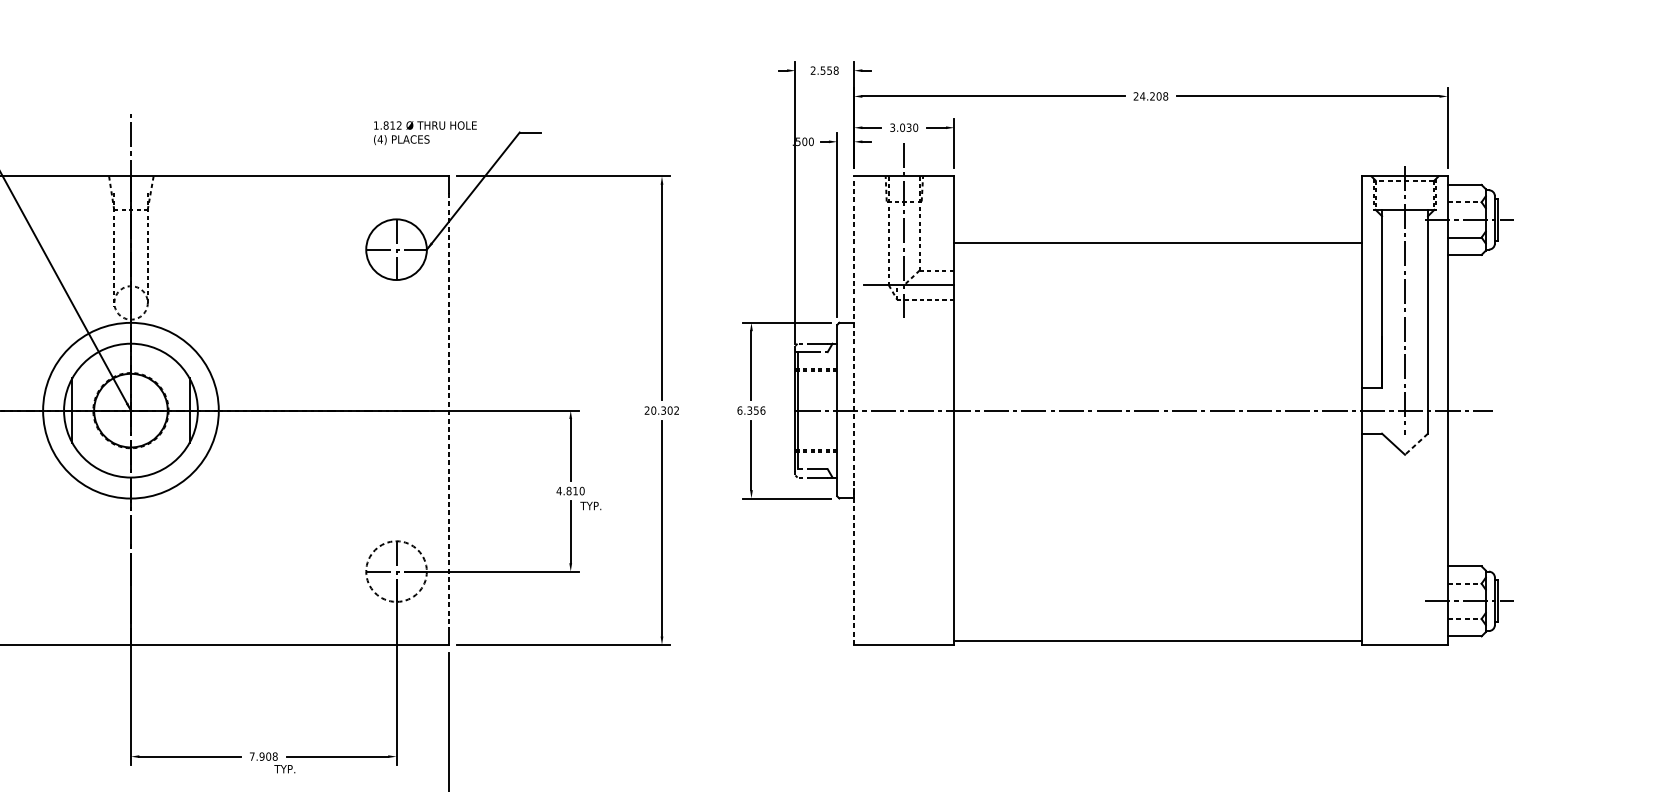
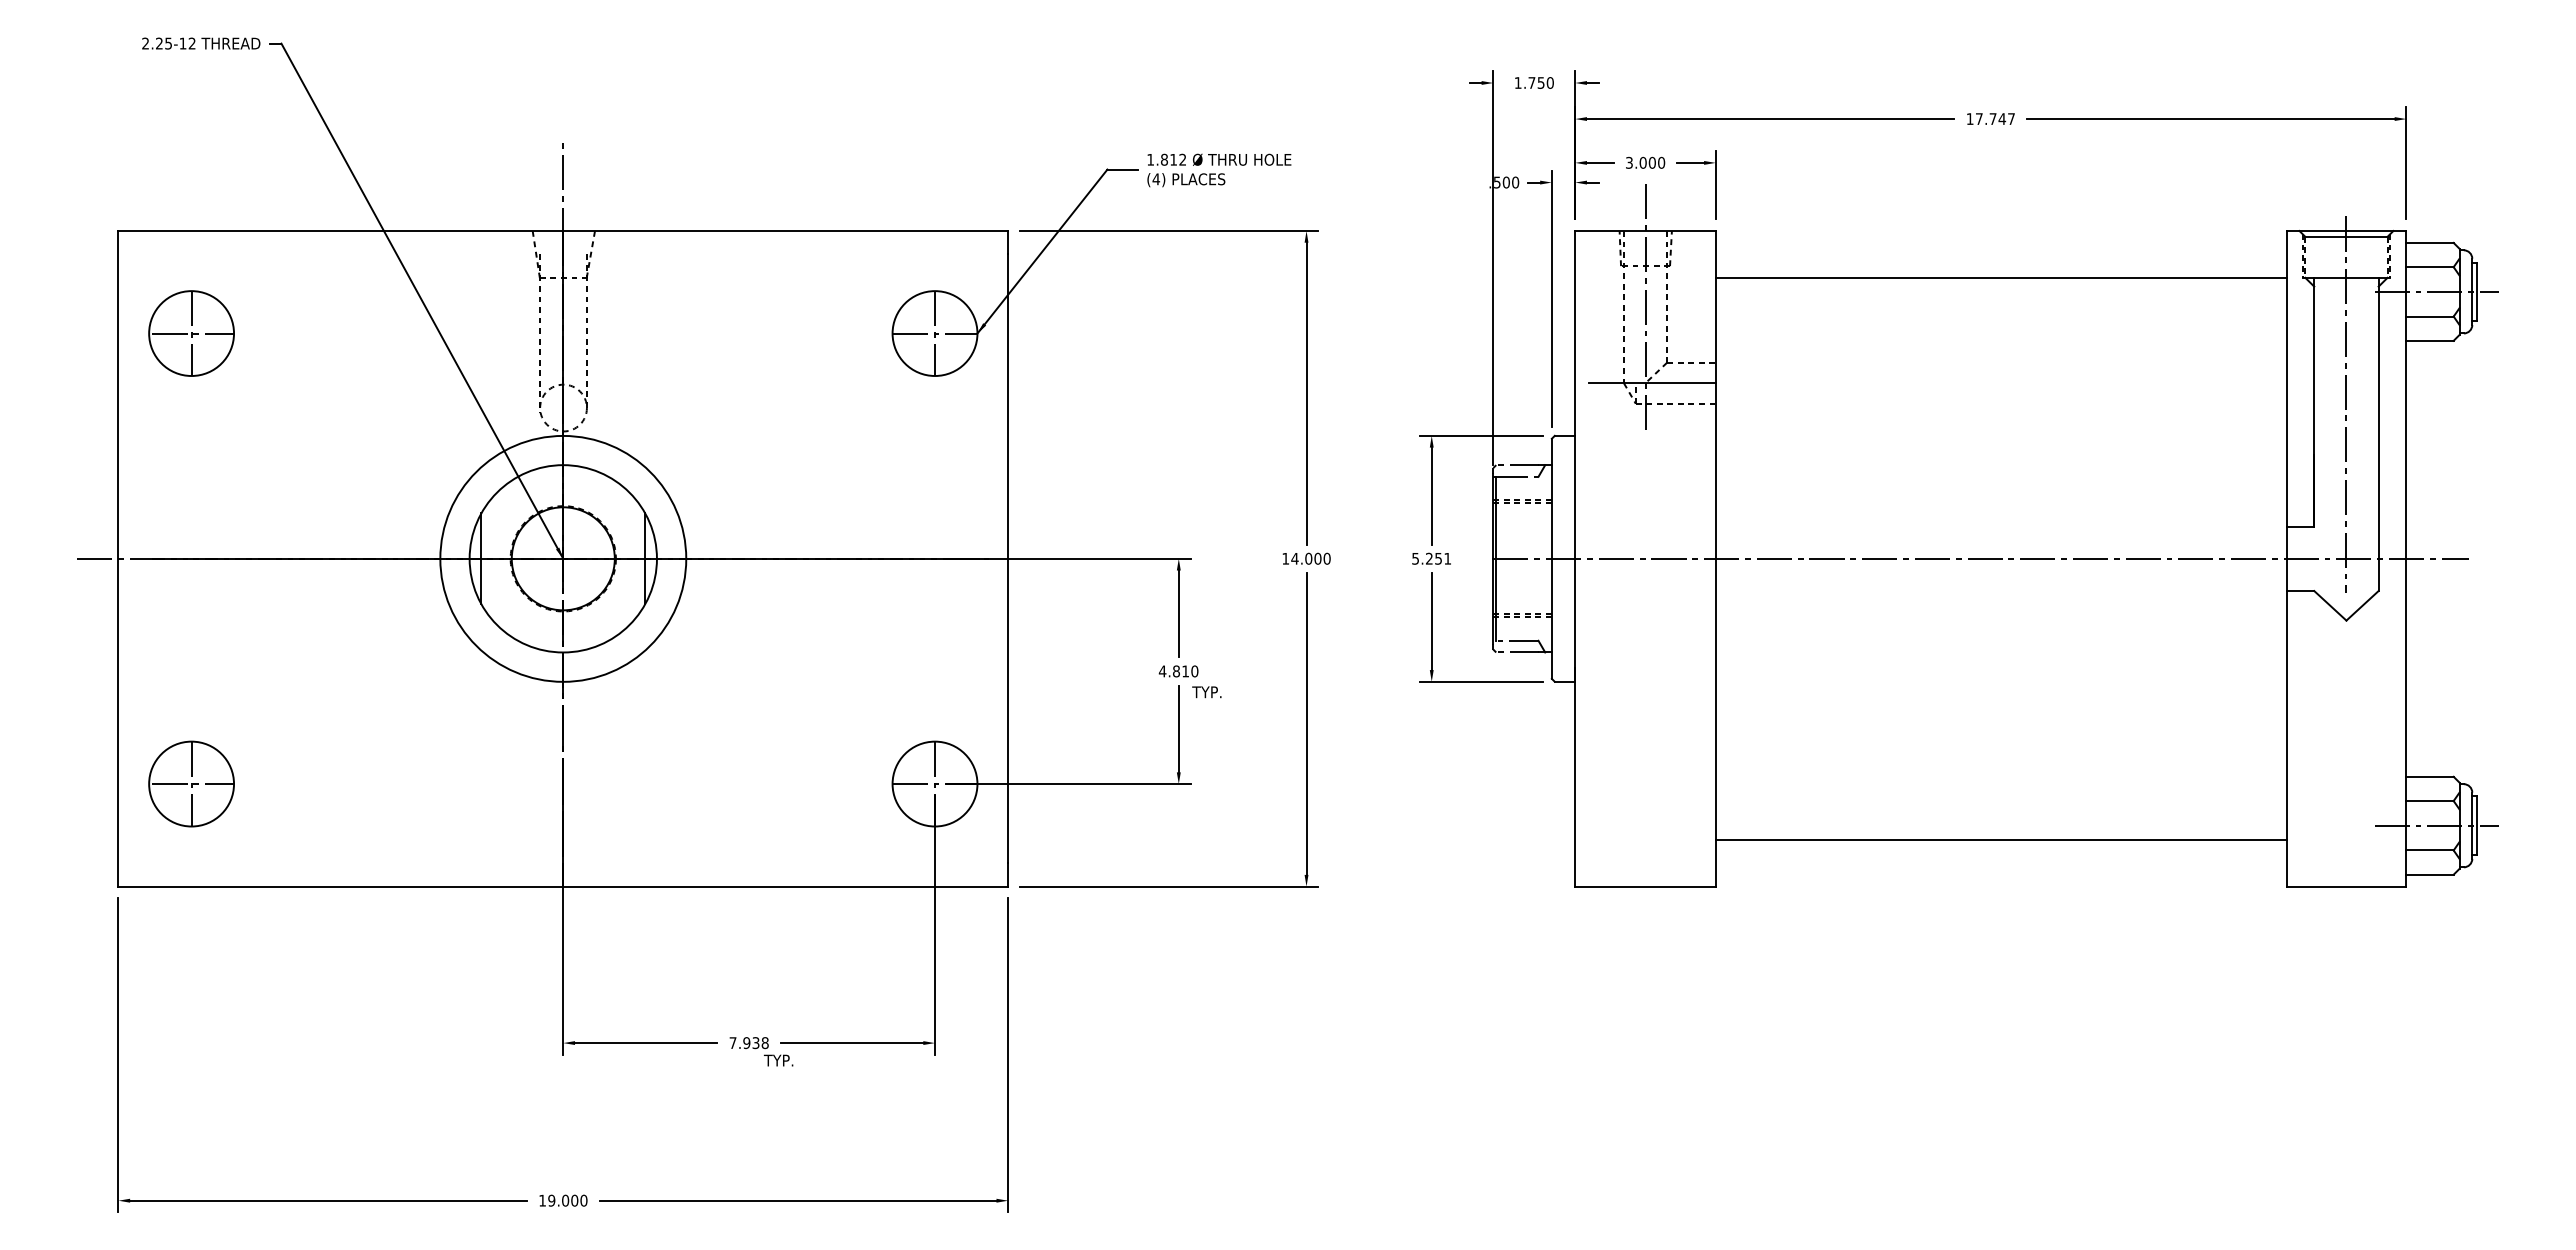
text: (824, 70) -> (1533, 82), 2.558 -> 1.750
text: (1150, 96) -> (1990, 119), 24.208 -> 17.747
text: (908, 127) -> (1651, 162), 3.030 -> 3.000
text: (425, 133) -> (1219, 170), moved
line: (1404, 180) -> (2345, 236), dashed -> solid
line: (1465, 202) -> (2430, 267), dashed -> solid
line: (1157, 242) -> (2000, 277), moved
text: (661, 410) -> (1306, 558), 20.302 -> 14.000
text: (751, 410) -> (1431, 558), 6.356 -> 5.251
line: (854, 410) -> (1575, 558), dashed -> solid
line: (449, 411) -> (1008, 559), dashed -> solid
line: (1416, 444) -> (2362, 605), dashed -> solid
circle: (396, 571) -> (934, 783), dashed -> solid
line: (1465, 584) -> (2430, 801), dashed -> solid
line: (1465, 619) -> (2430, 850), dashed -> solid
line: (1157, 641) -> (2000, 839), moved
text: (268, 756) -> (755, 1042), 7.908 -> 7.938

